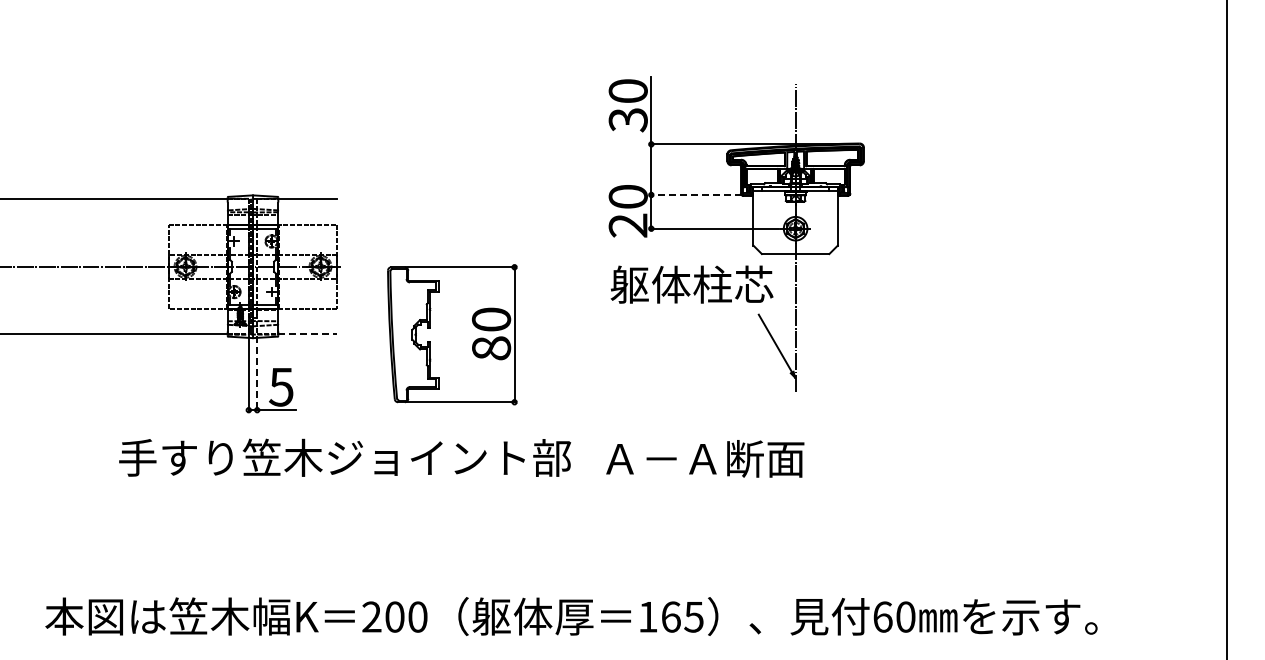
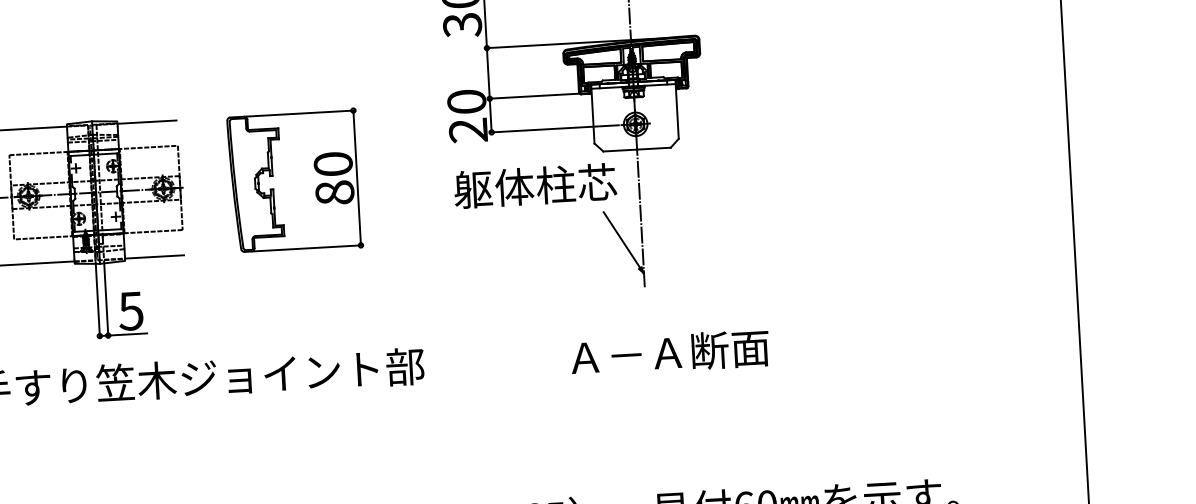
line: (695, 194) -> (533, 95), dashed -> solid
line: (307, 334) -> (154, 257), dashed -> solid
part: (452, 334) -> (295, 181), moved
line: (257, 373) -> (106, 298), dashed -> solid
text: (705, 458) -> (670, 352), moved

